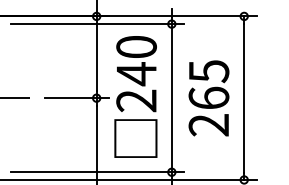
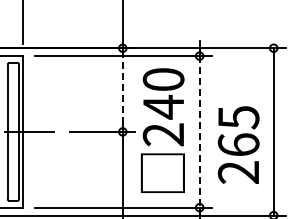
line: (96, 56) -> (122, 89), solid -> dashed
line: (171, 97) -> (199, 131), solid -> dashed
text: (208, 97) -> (238, 144), moved

